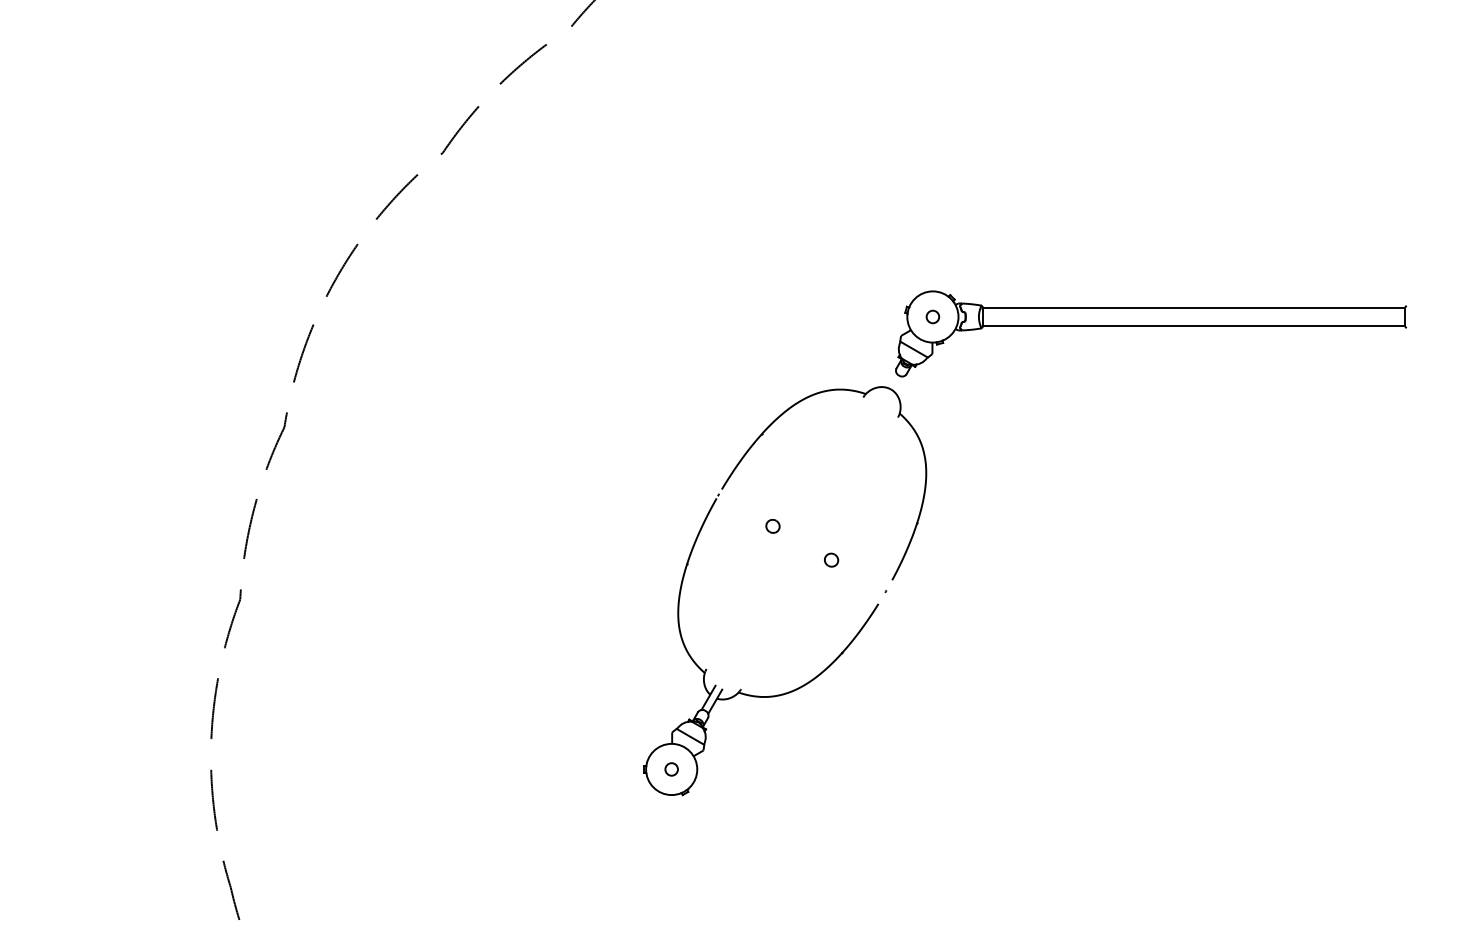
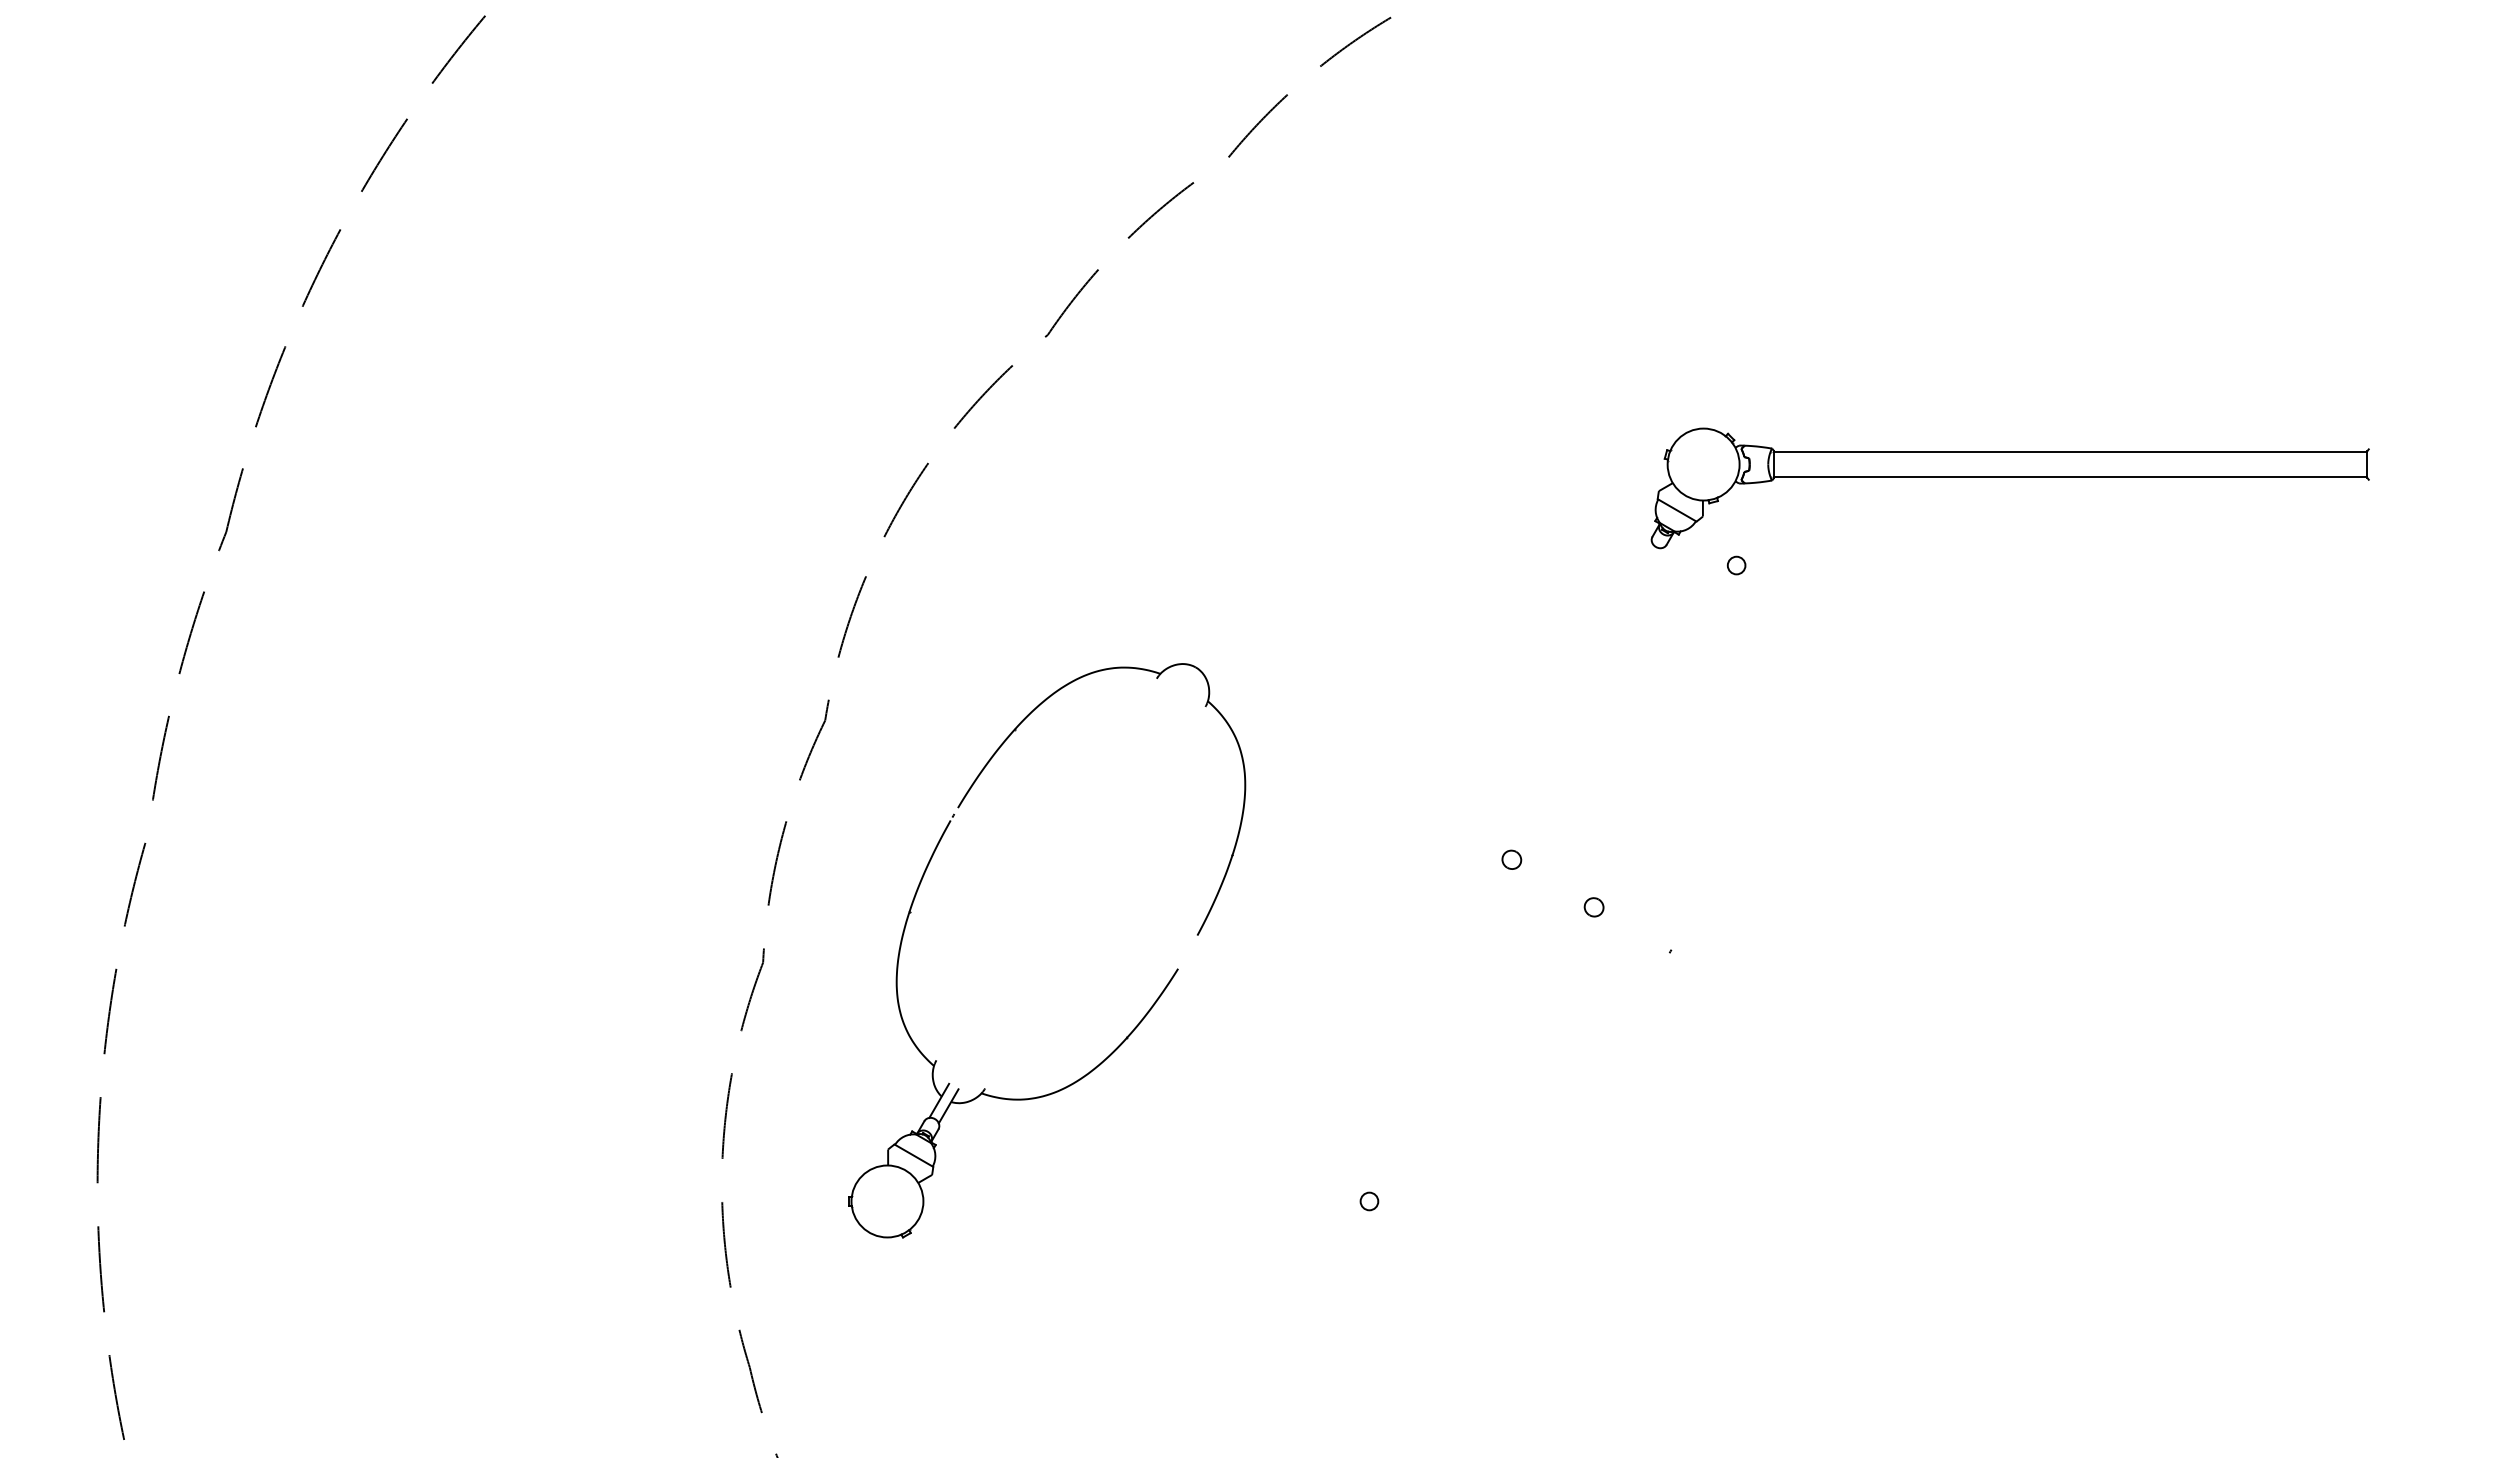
part: (1150, 326) -> (2009, 477), moved
part: (850, 642) -> (1138, 1022), moved

